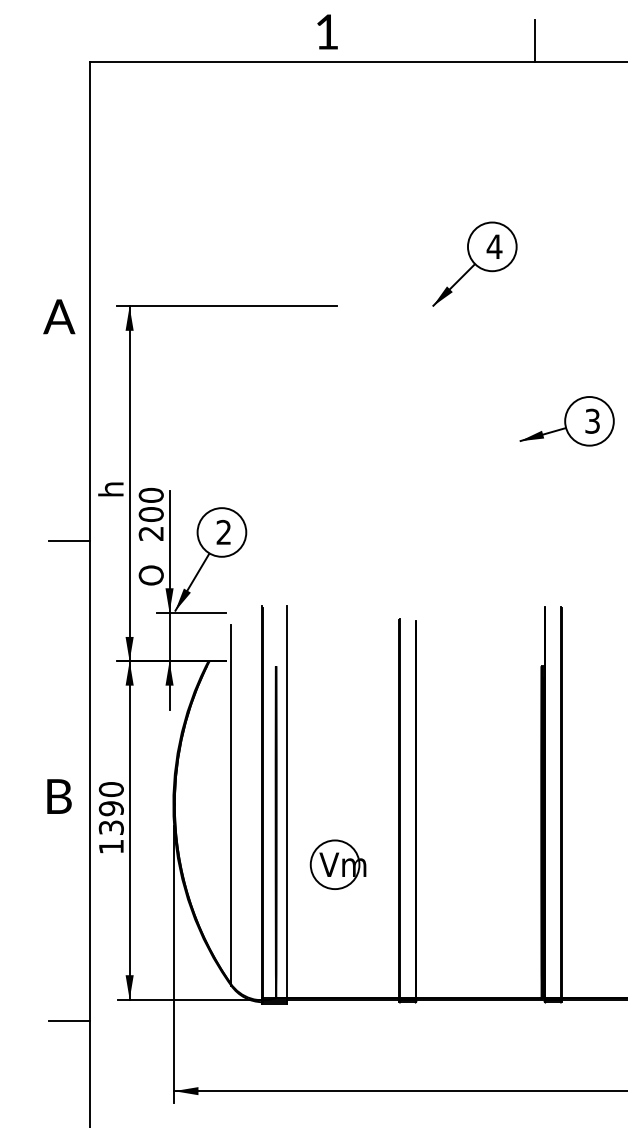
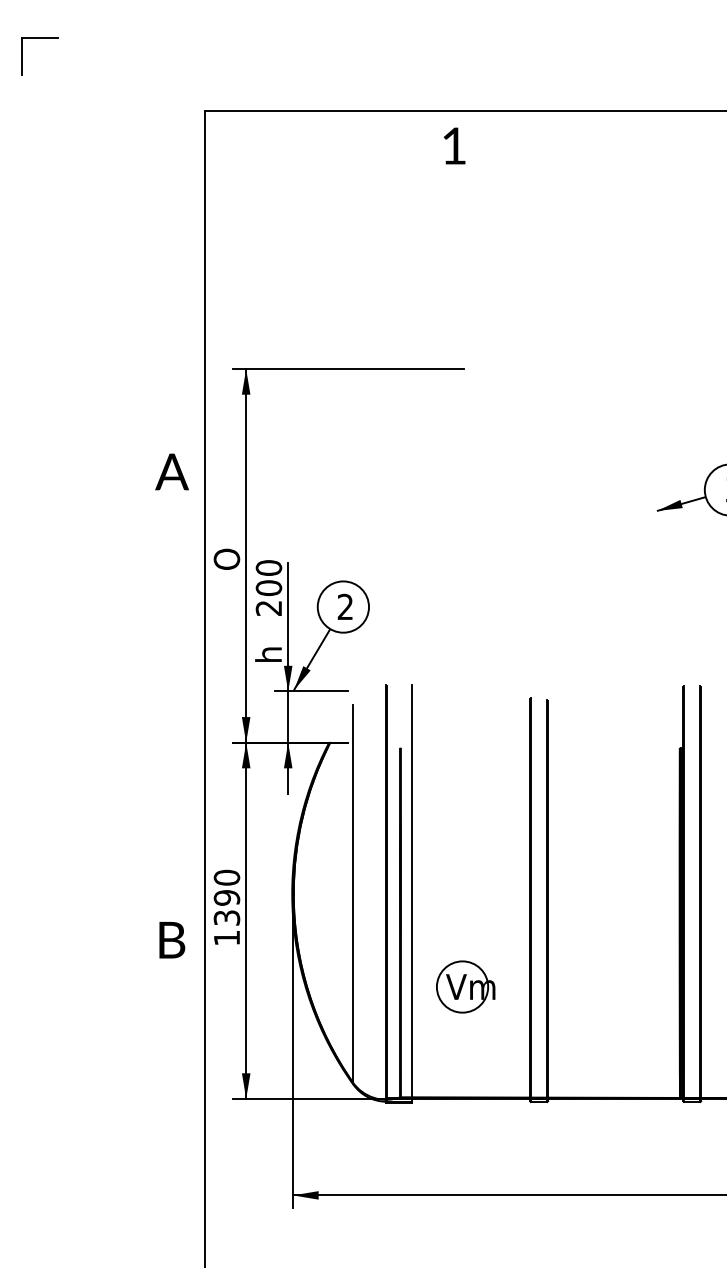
text: (327, 31) -> (454, 145), moved
line: (535, 40) -> (673, 89), removed
part: (474, 264) -> (609, 324), removed
text: (58, 316) -> (171, 471), moved
text: (110, 486) -> (226, 558), h -> O
line: (69, 541) -> (182, 616), removed
text: (150, 574) -> (268, 651), O -> h
text: (59, 796) -> (172, 940), moved
part: (337, 864) -> (465, 986), moved
line: (69, 1020) -> (182, 1121), removed

